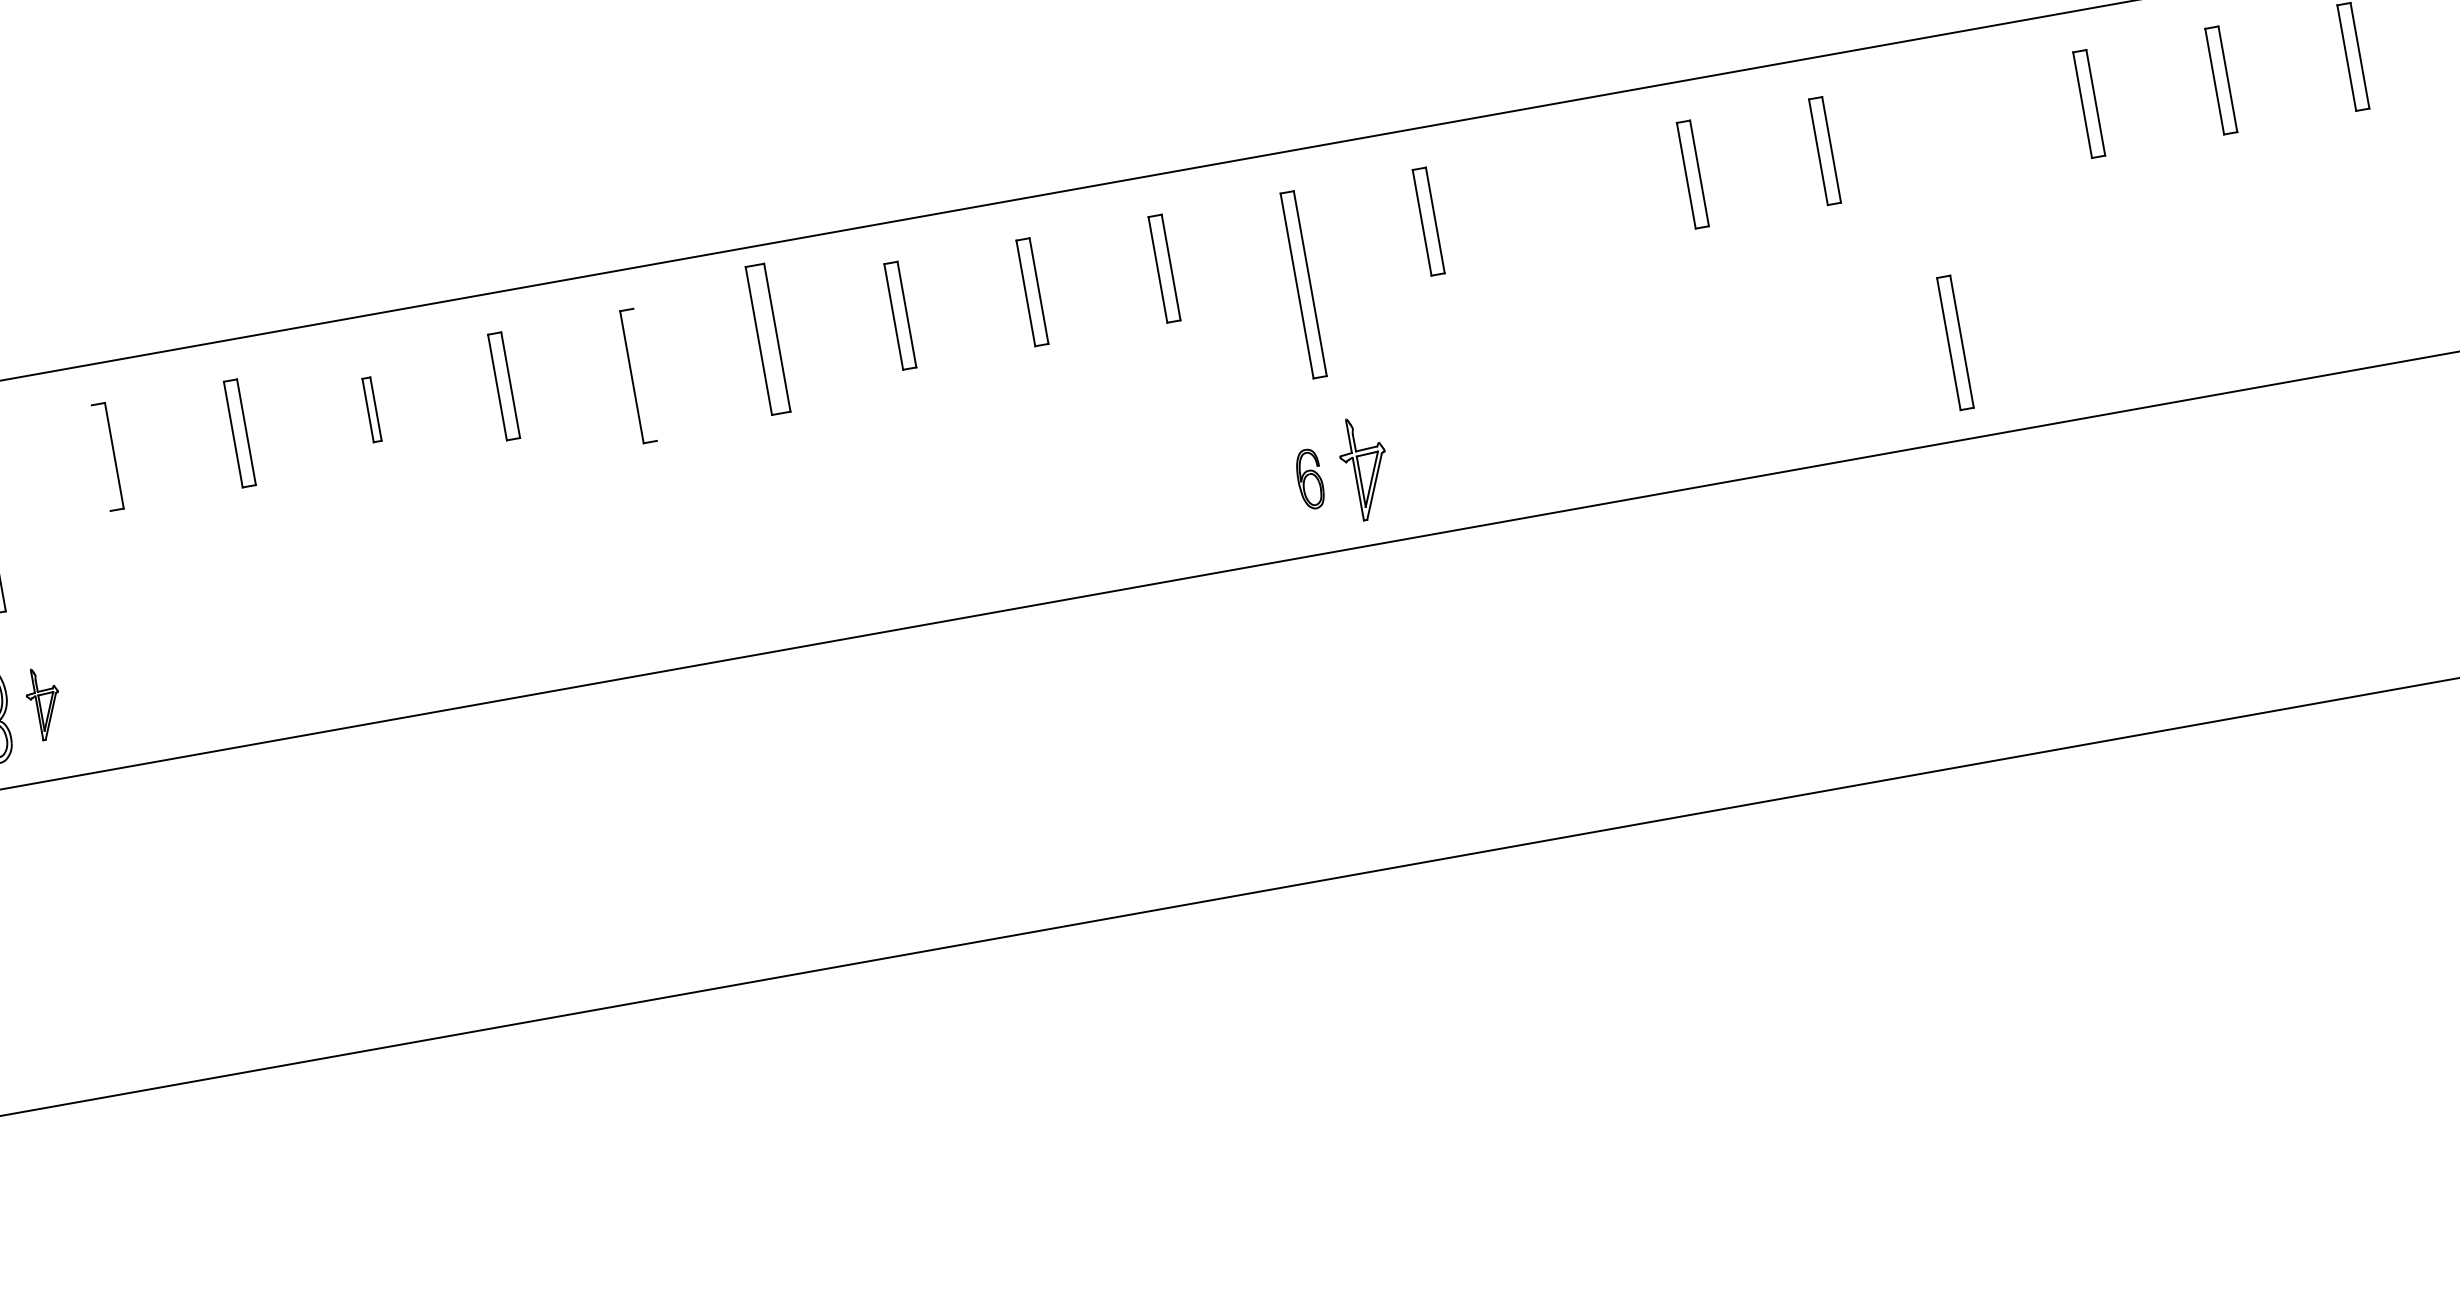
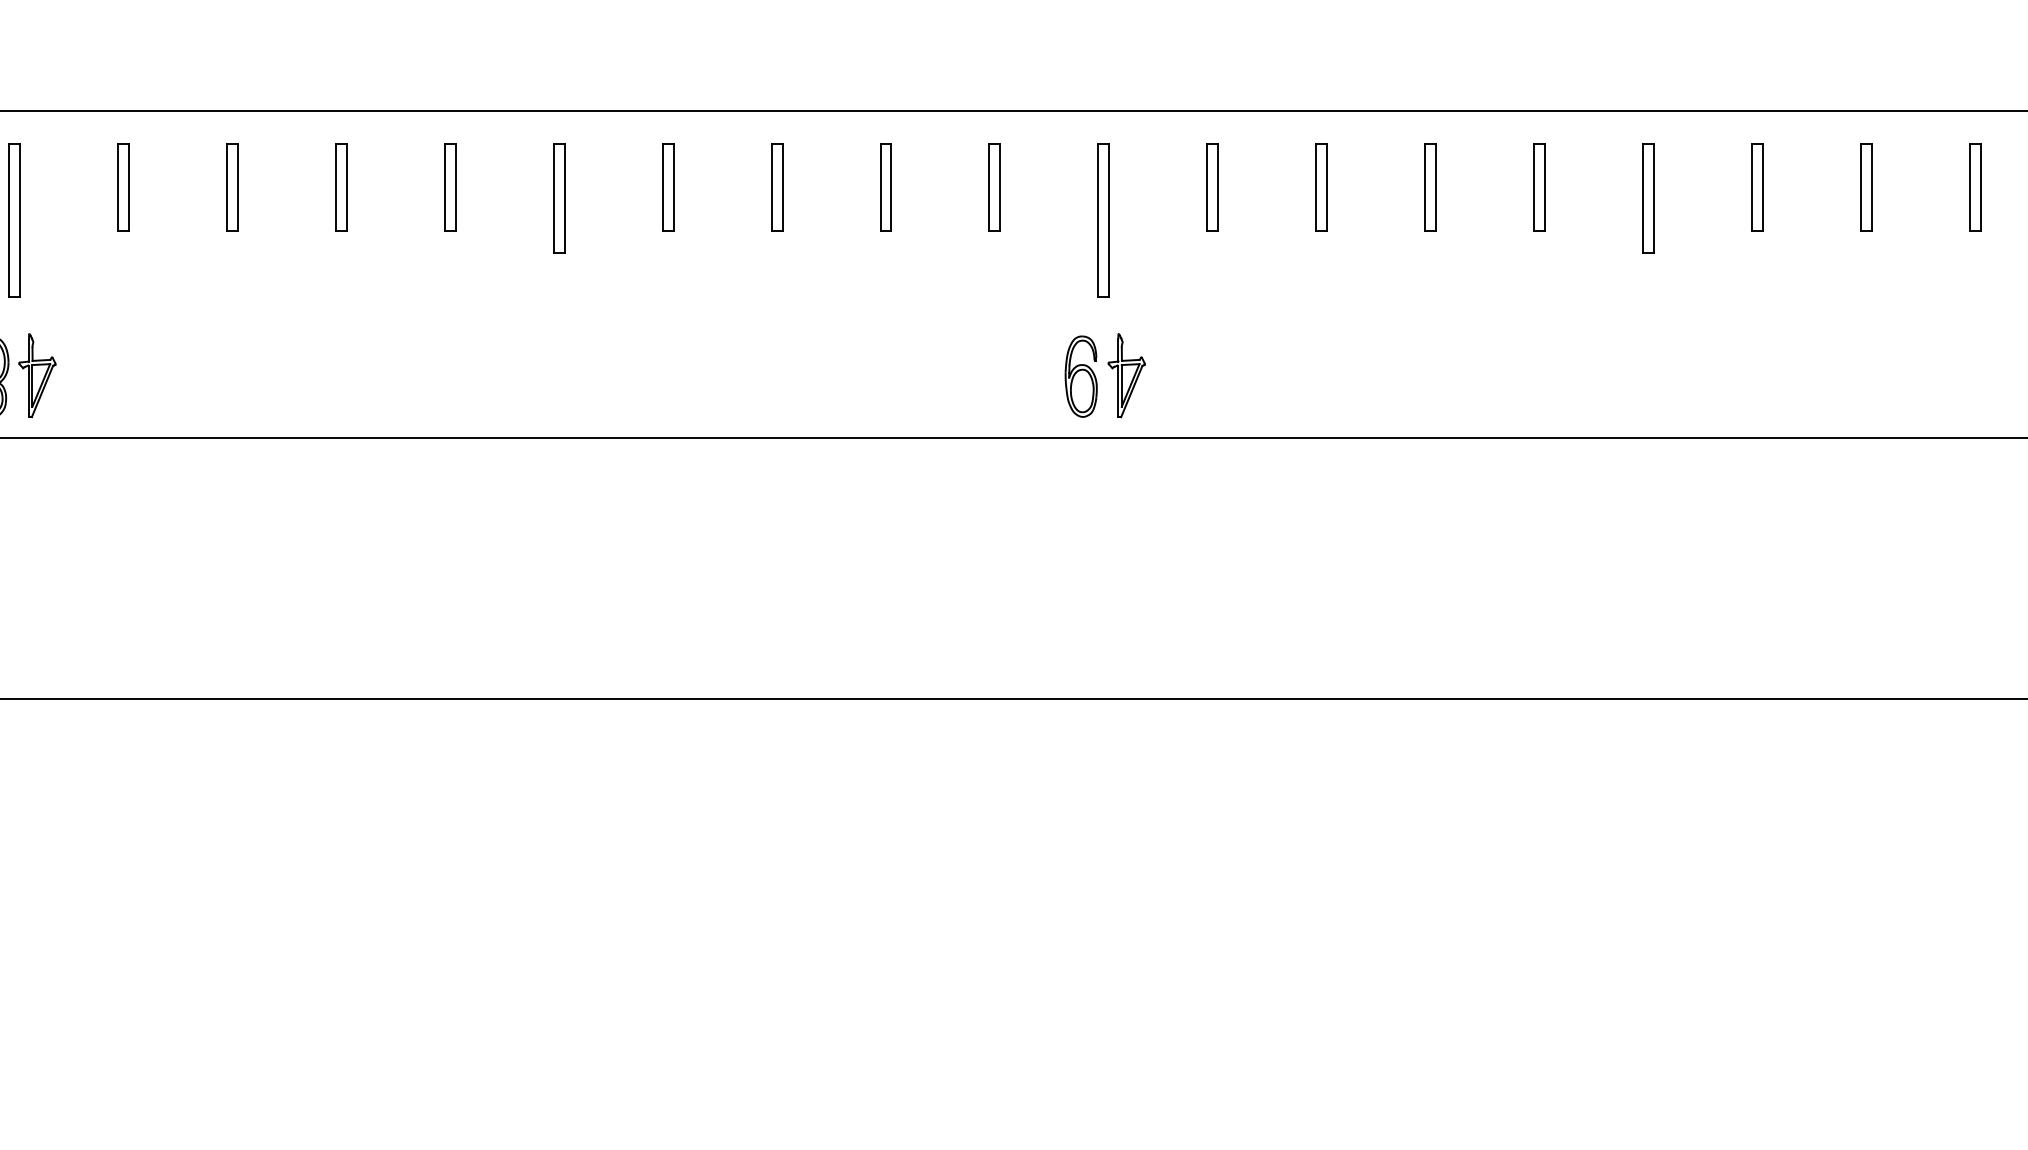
part: (1560, 198) -> (1321, 187), added
part: (768, 339) -> (668, 187), size x0.71
part: (1955, 342) -> (1648, 198), moved
line: (644, 374) -> (564, 198), added
part: (372, 409) -> (341, 187), size x1.67
line: (101, 457) -> (118, 187), added
part: (1309, 479) -> (1080, 376), size x1.67
part: (44, 703) -> (37, 375), size x1.43

